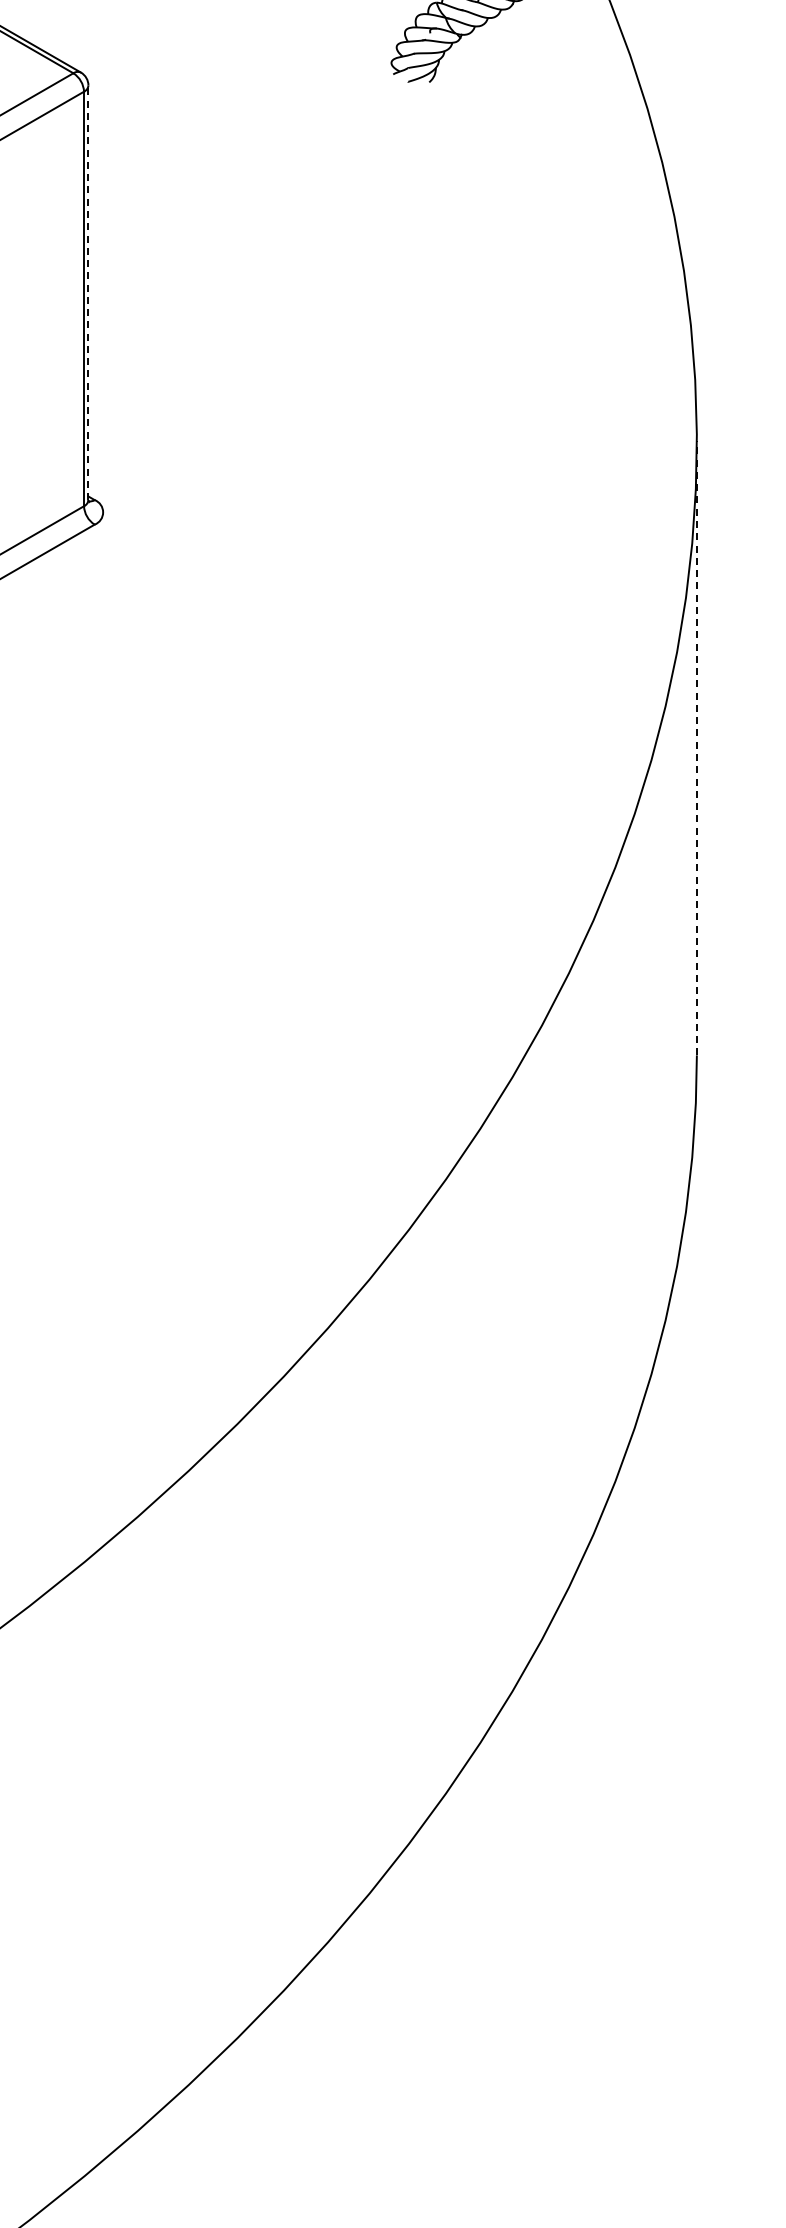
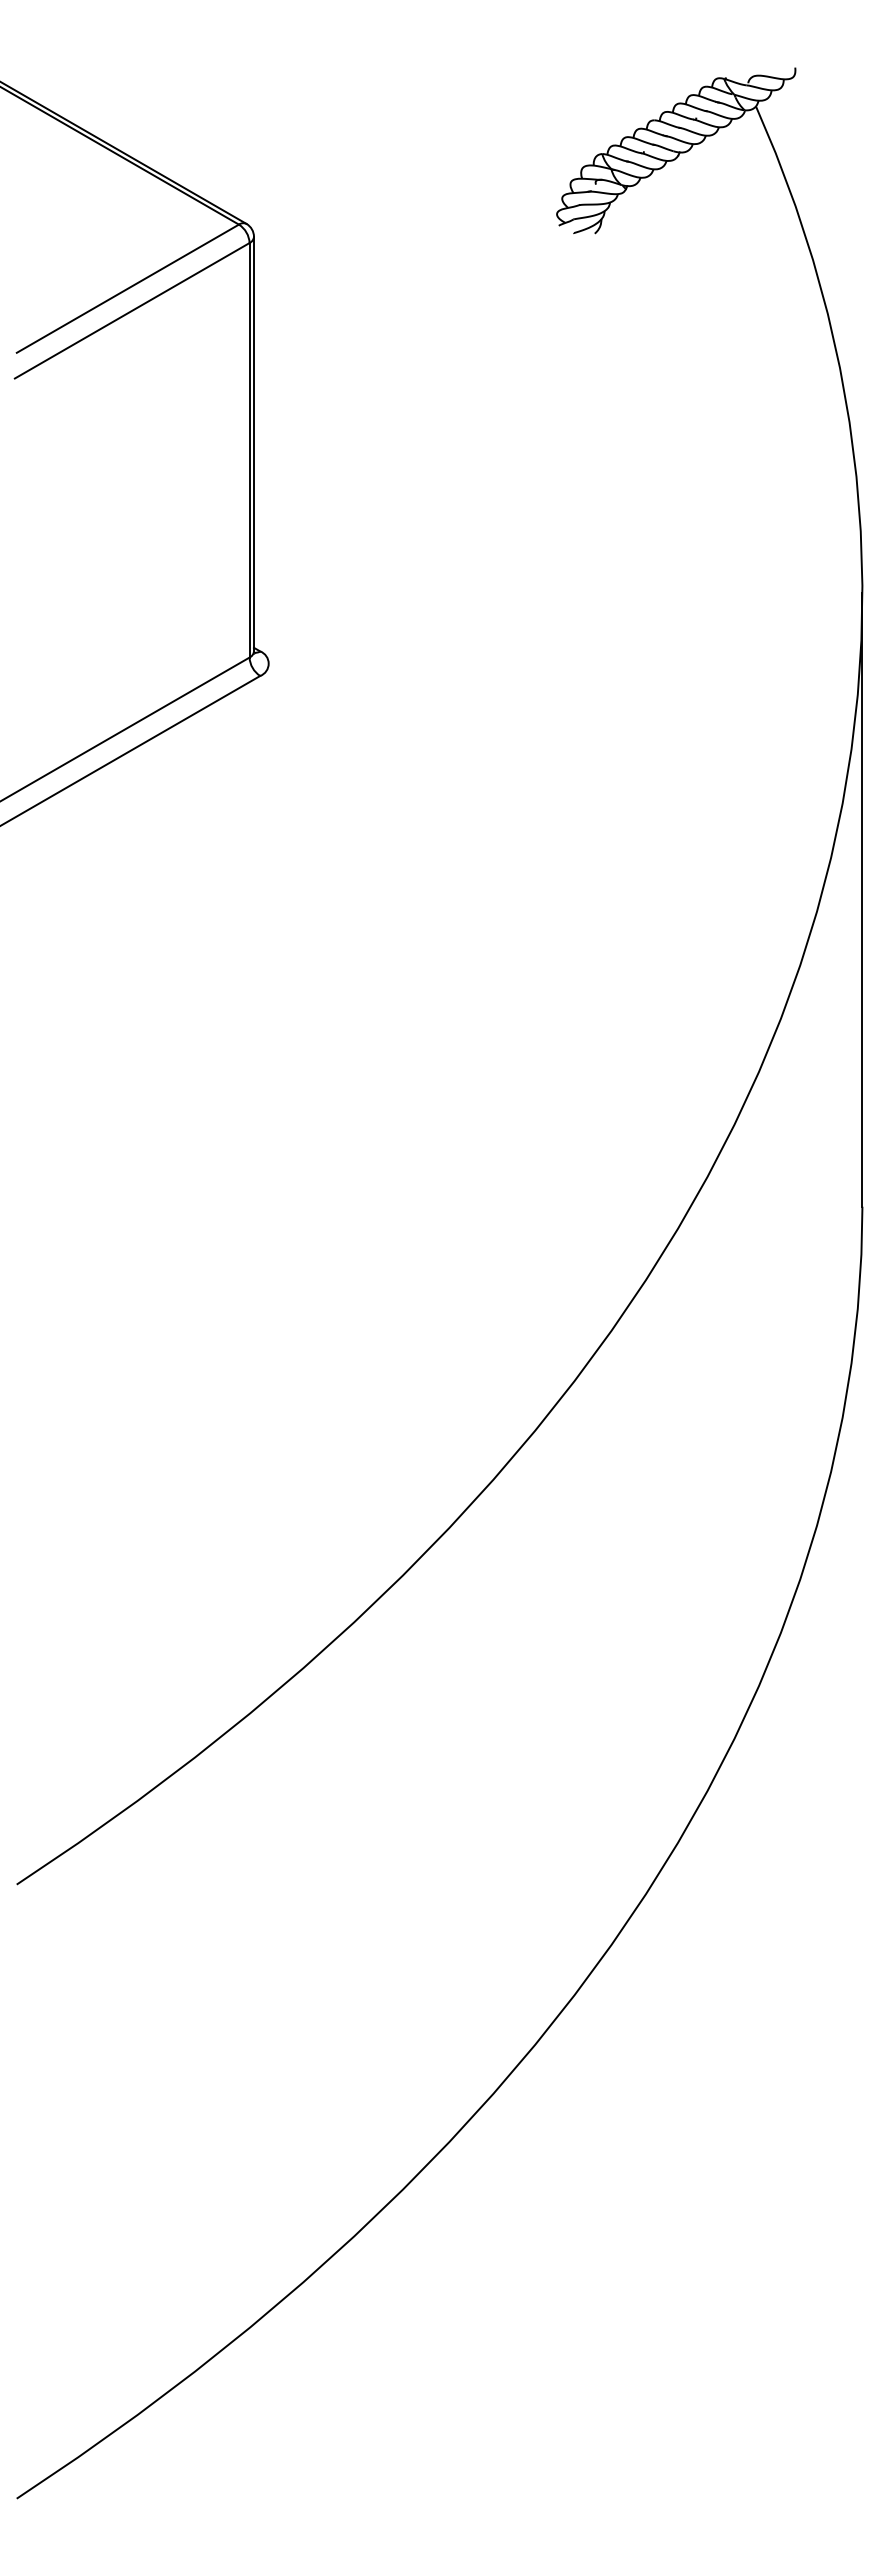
line: (88, 292) -> (254, 443), dashed -> solid
line: (696, 748) -> (862, 899), dashed -> solid

